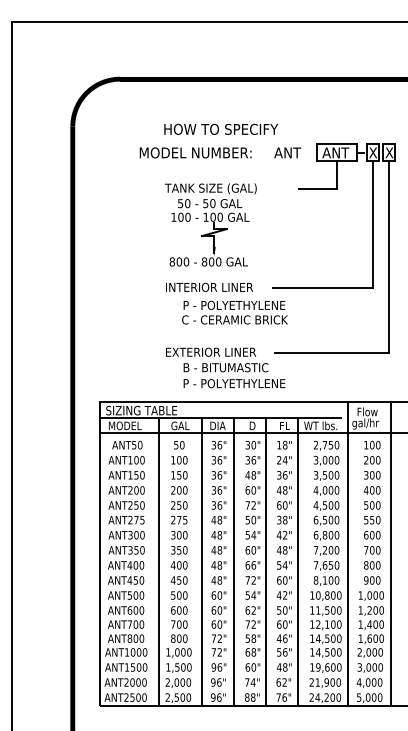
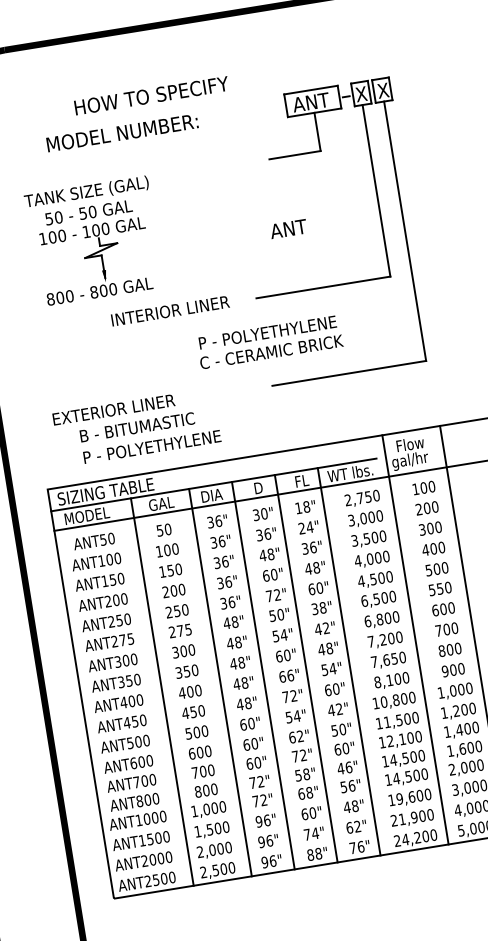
text: (287, 152) -> (288, 228), moved
part: (210, 224) -> (94, 240), moved
text: (234, 312) -> (269, 342), moved
text: (225, 367) -> (136, 427), moved

